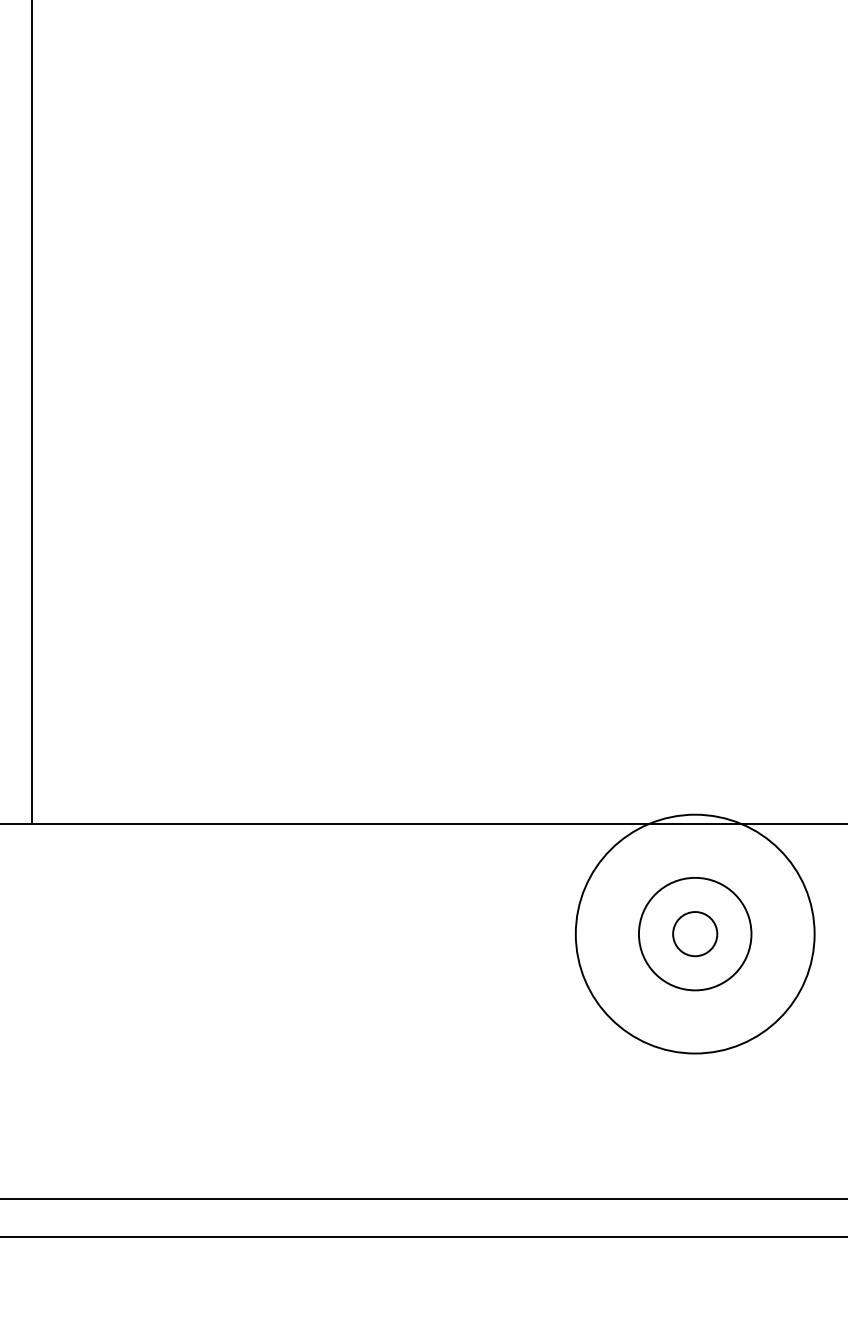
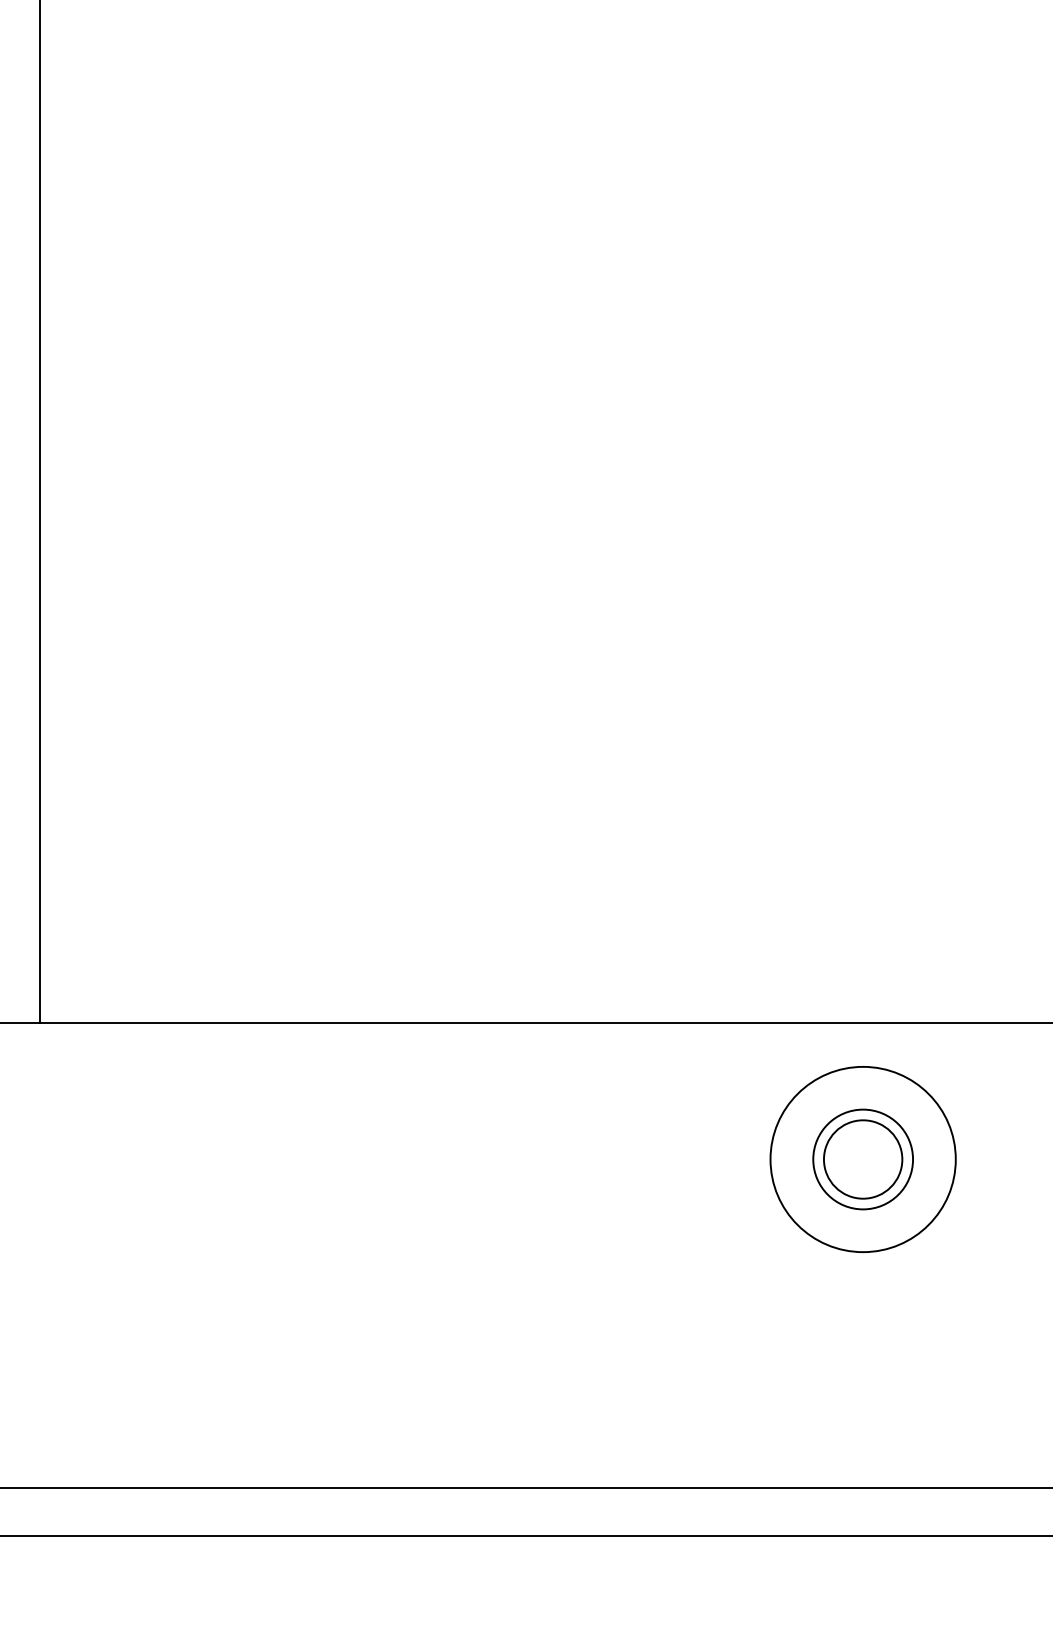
circle: (694, 934) -> (862, 1159), size x0.62
circle: (694, 934) -> (862, 1159), size x1.43
circle: (695, 934) -> (863, 1159), size x0.71

